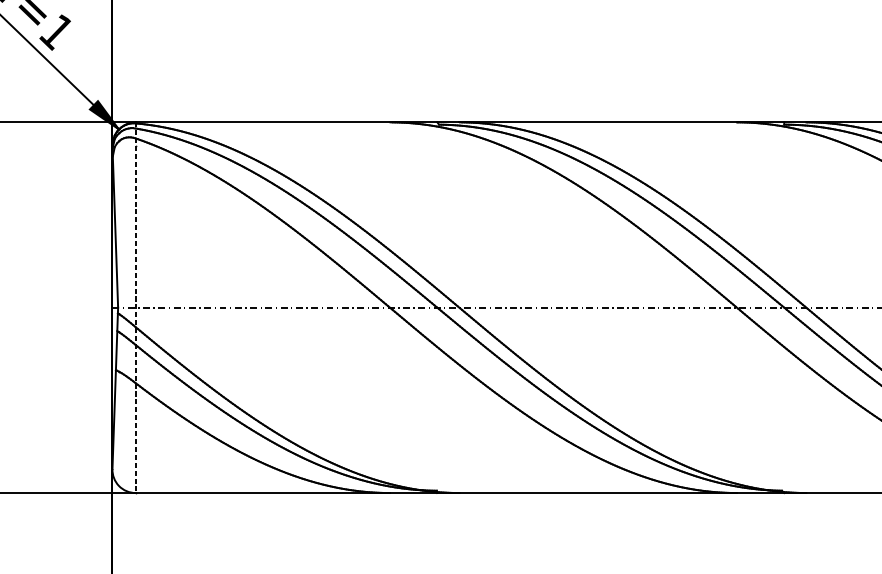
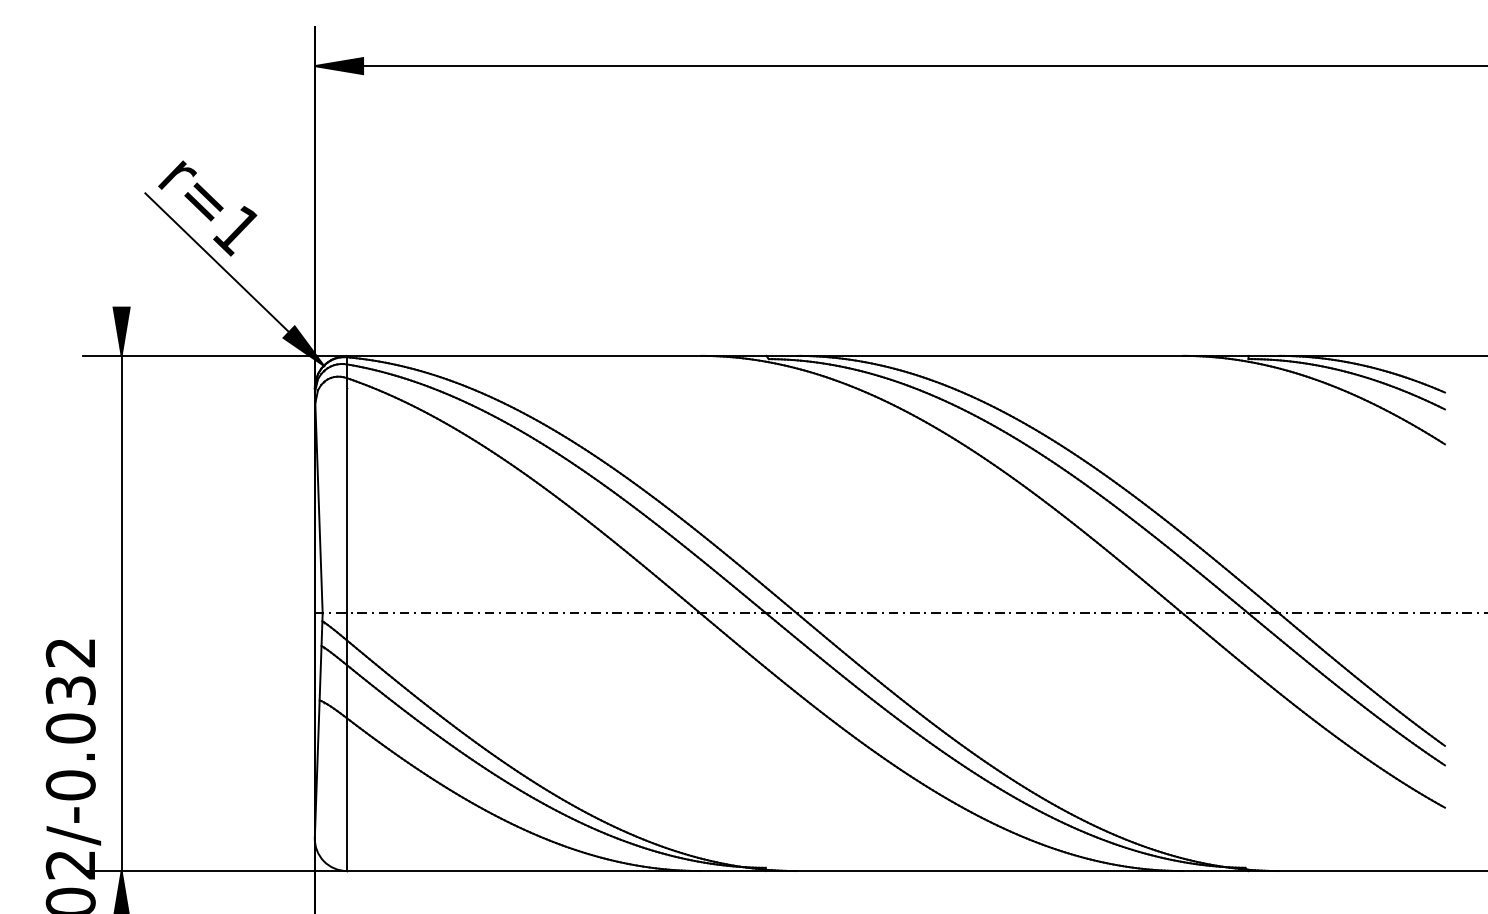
line: (135, 307) -> (347, 613), dashed -> solid

